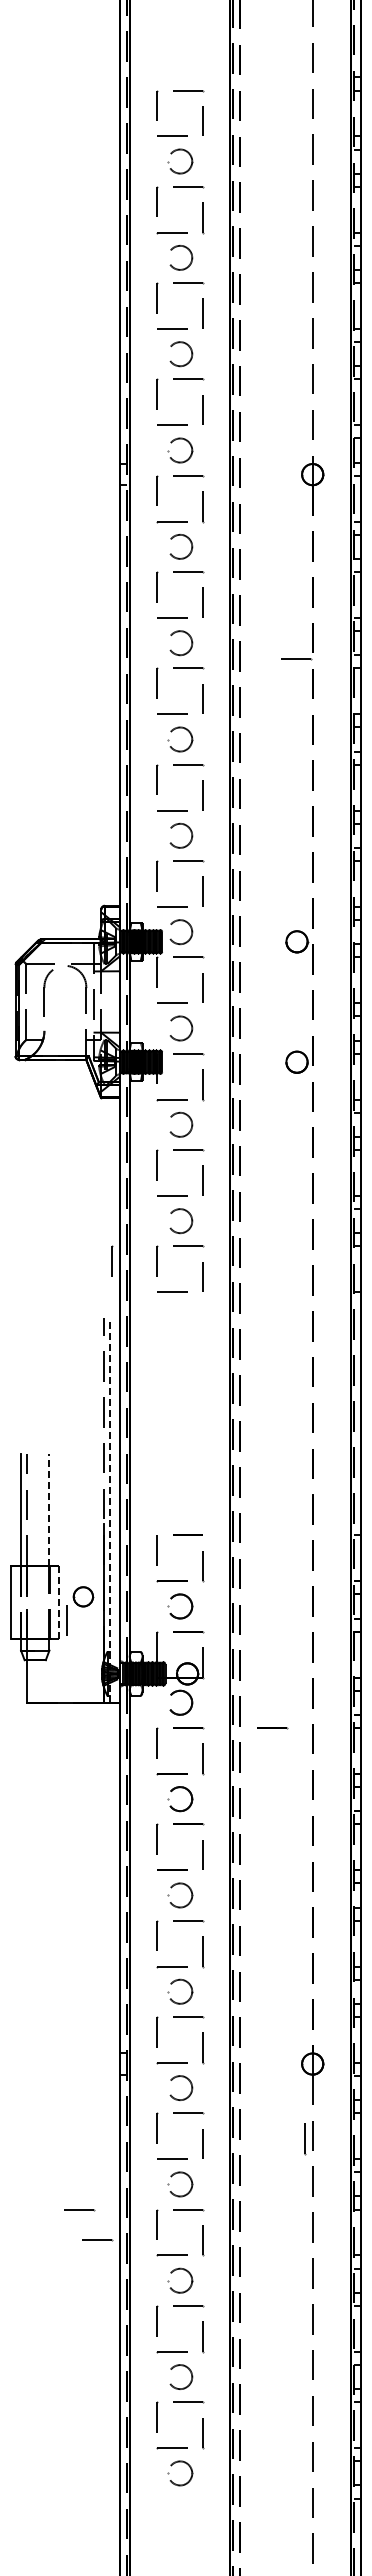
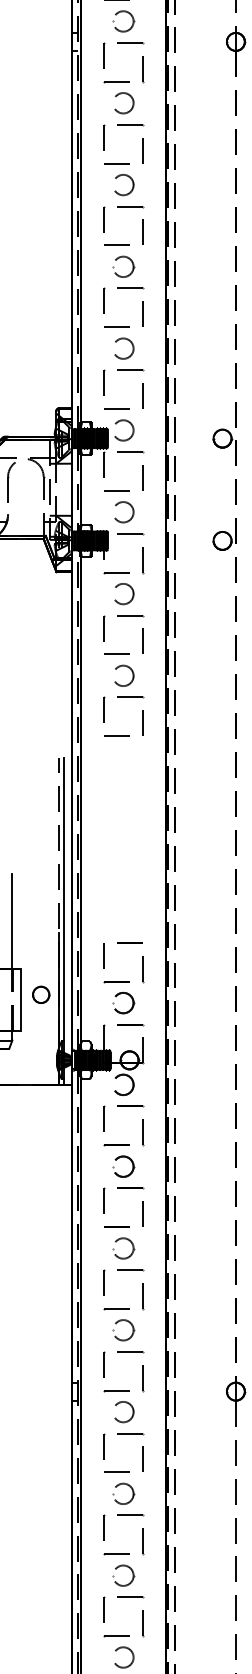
line: (296, 659) -> (222, 198), removed
line: (112, 1260) -> (65, 709), removed
line: (49, 1510) -> (12, 921), dashed -> solid
line: (110, 1510) -> (64, 921), dashed -> solid
line: (59, 1602) -> (20, 999), dashed -> solid
line: (66, 1620) -> (26, 1015), removed
line: (272, 1728) -> (201, 1106), removed
line: (305, 2139) -> (229, 1455), removed
line: (79, 2210) -> (37, 1516), removed
line: (97, 2240) -> (53, 1541), removed

